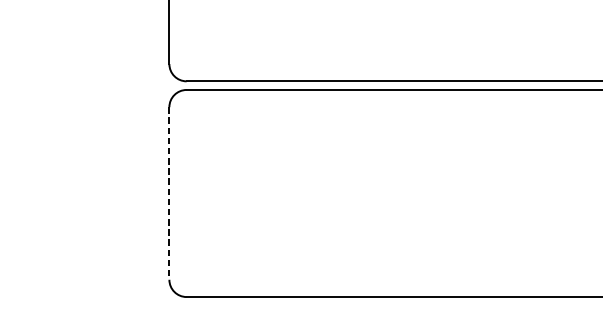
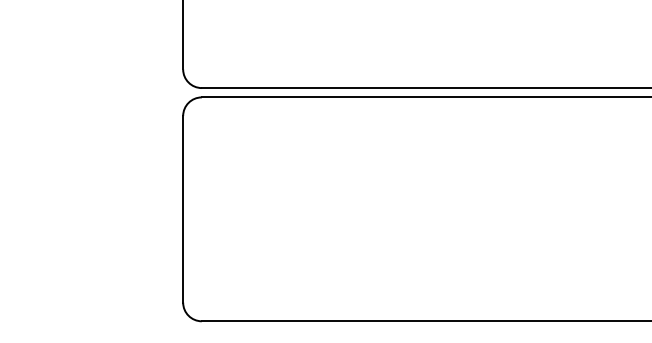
line: (169, 193) -> (183, 209), dashed -> solid

